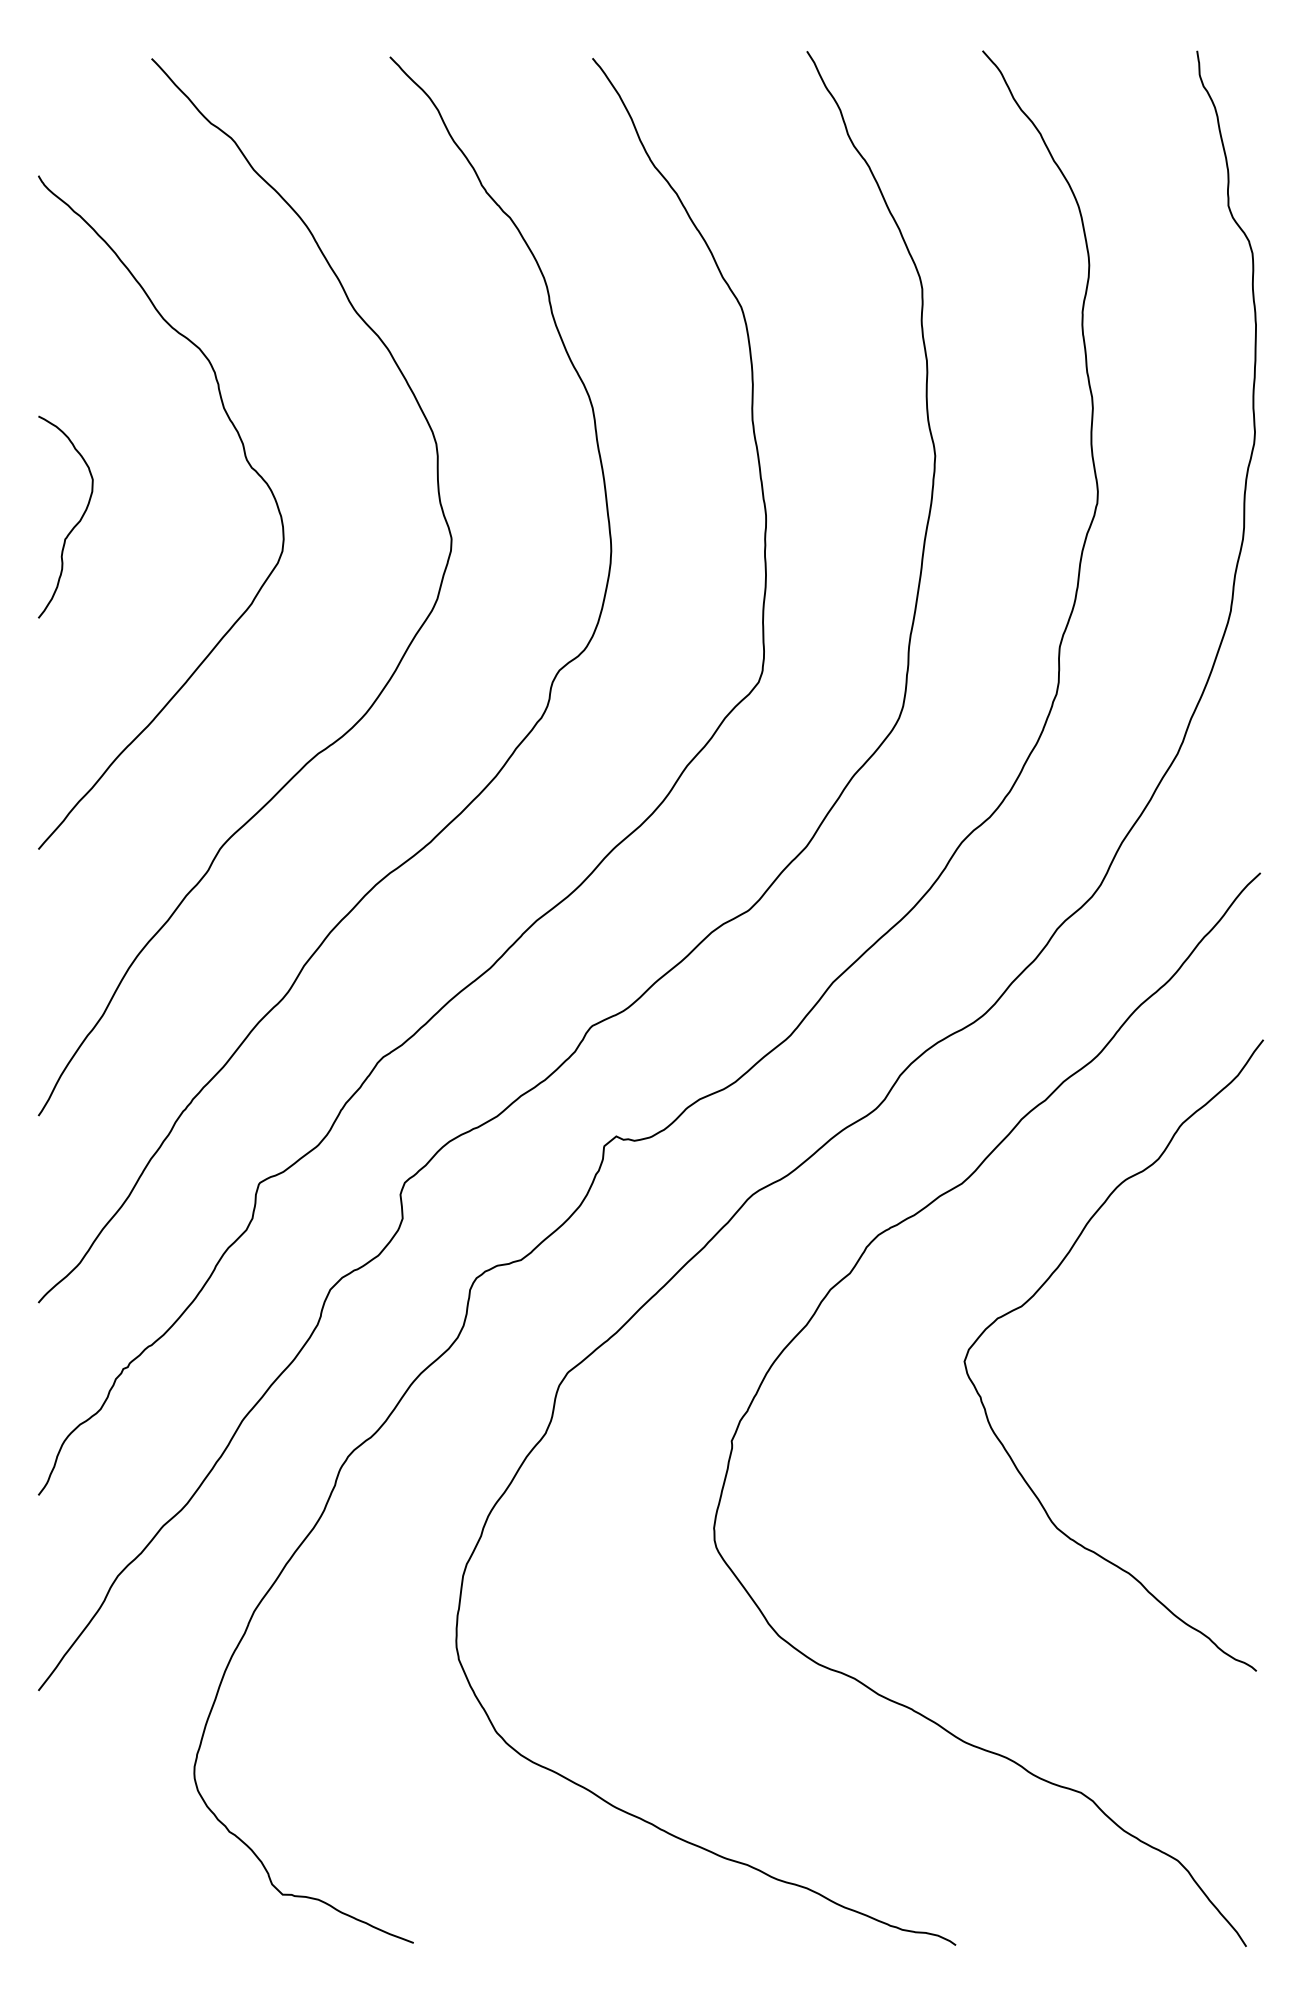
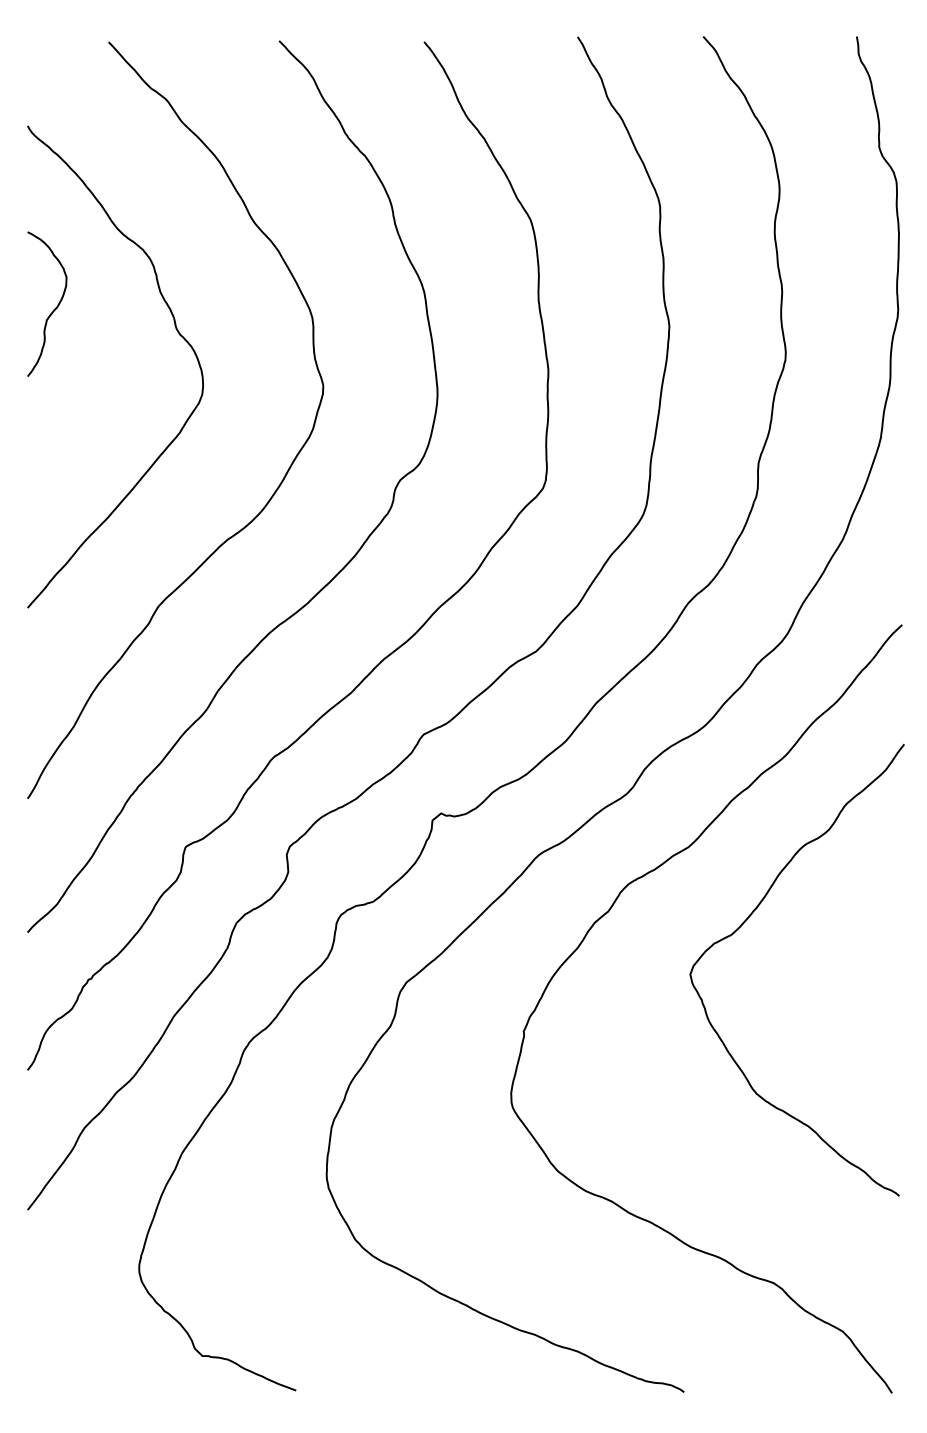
curve: (74, 524) -> (53, 309), moved

